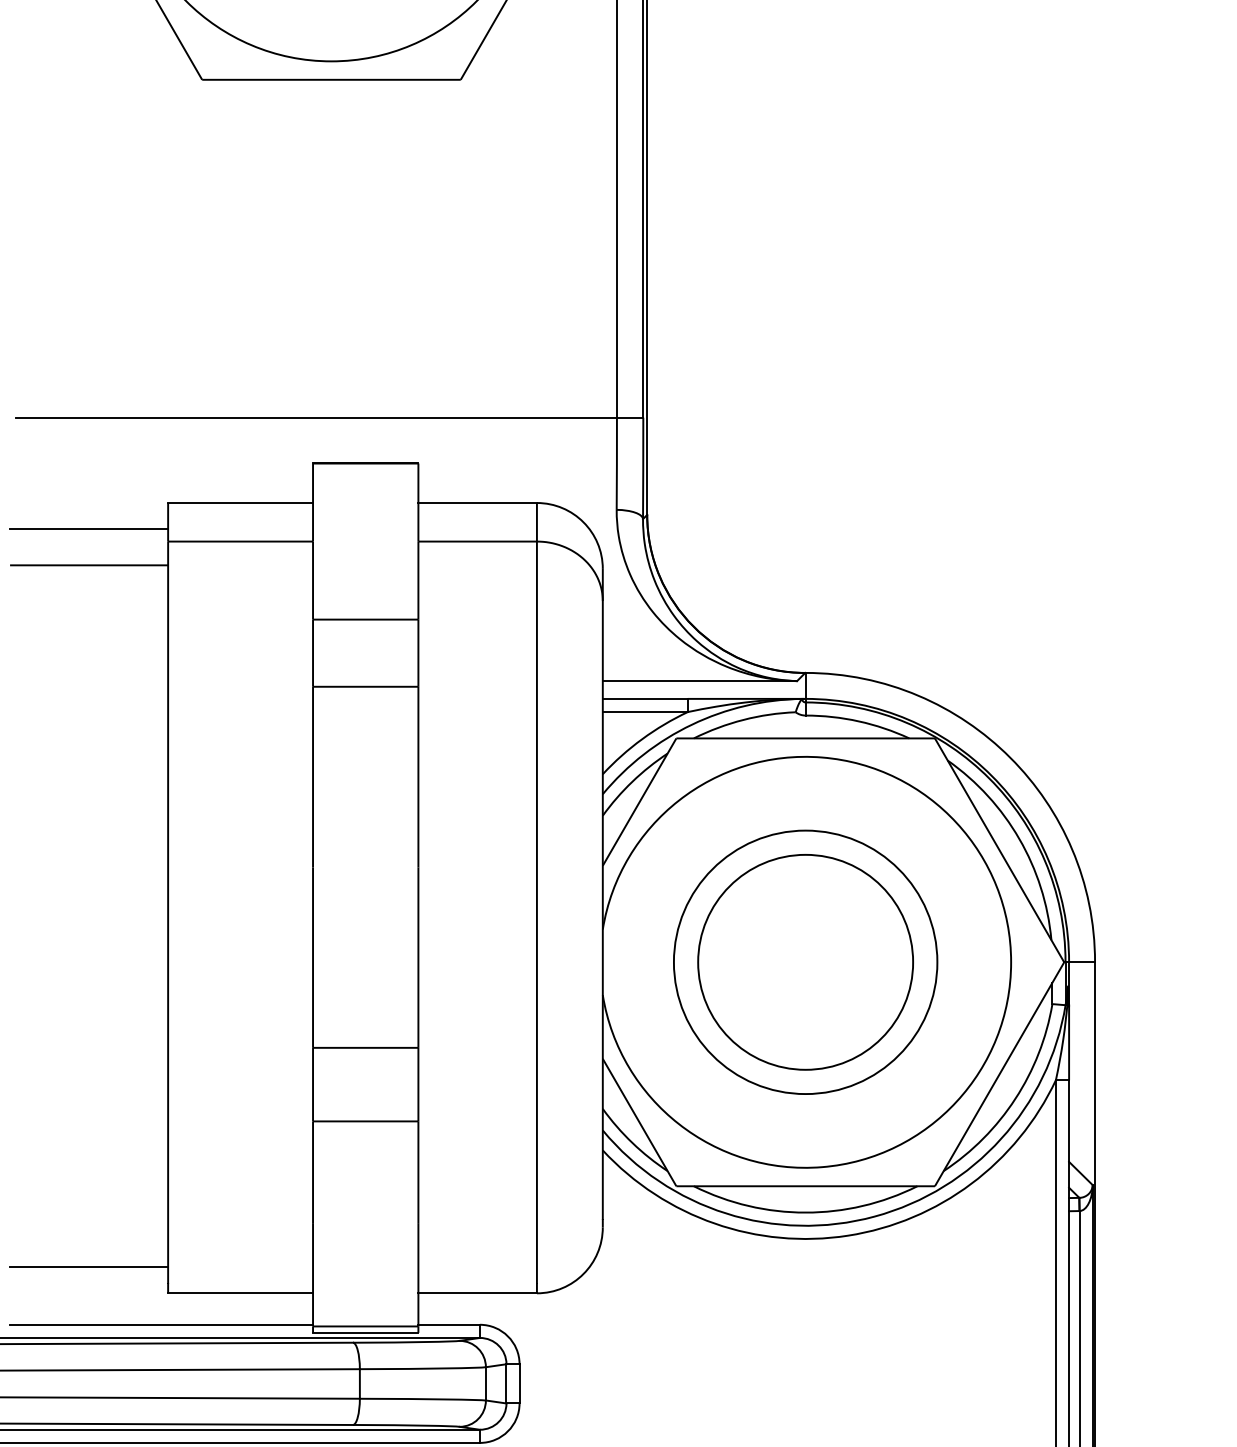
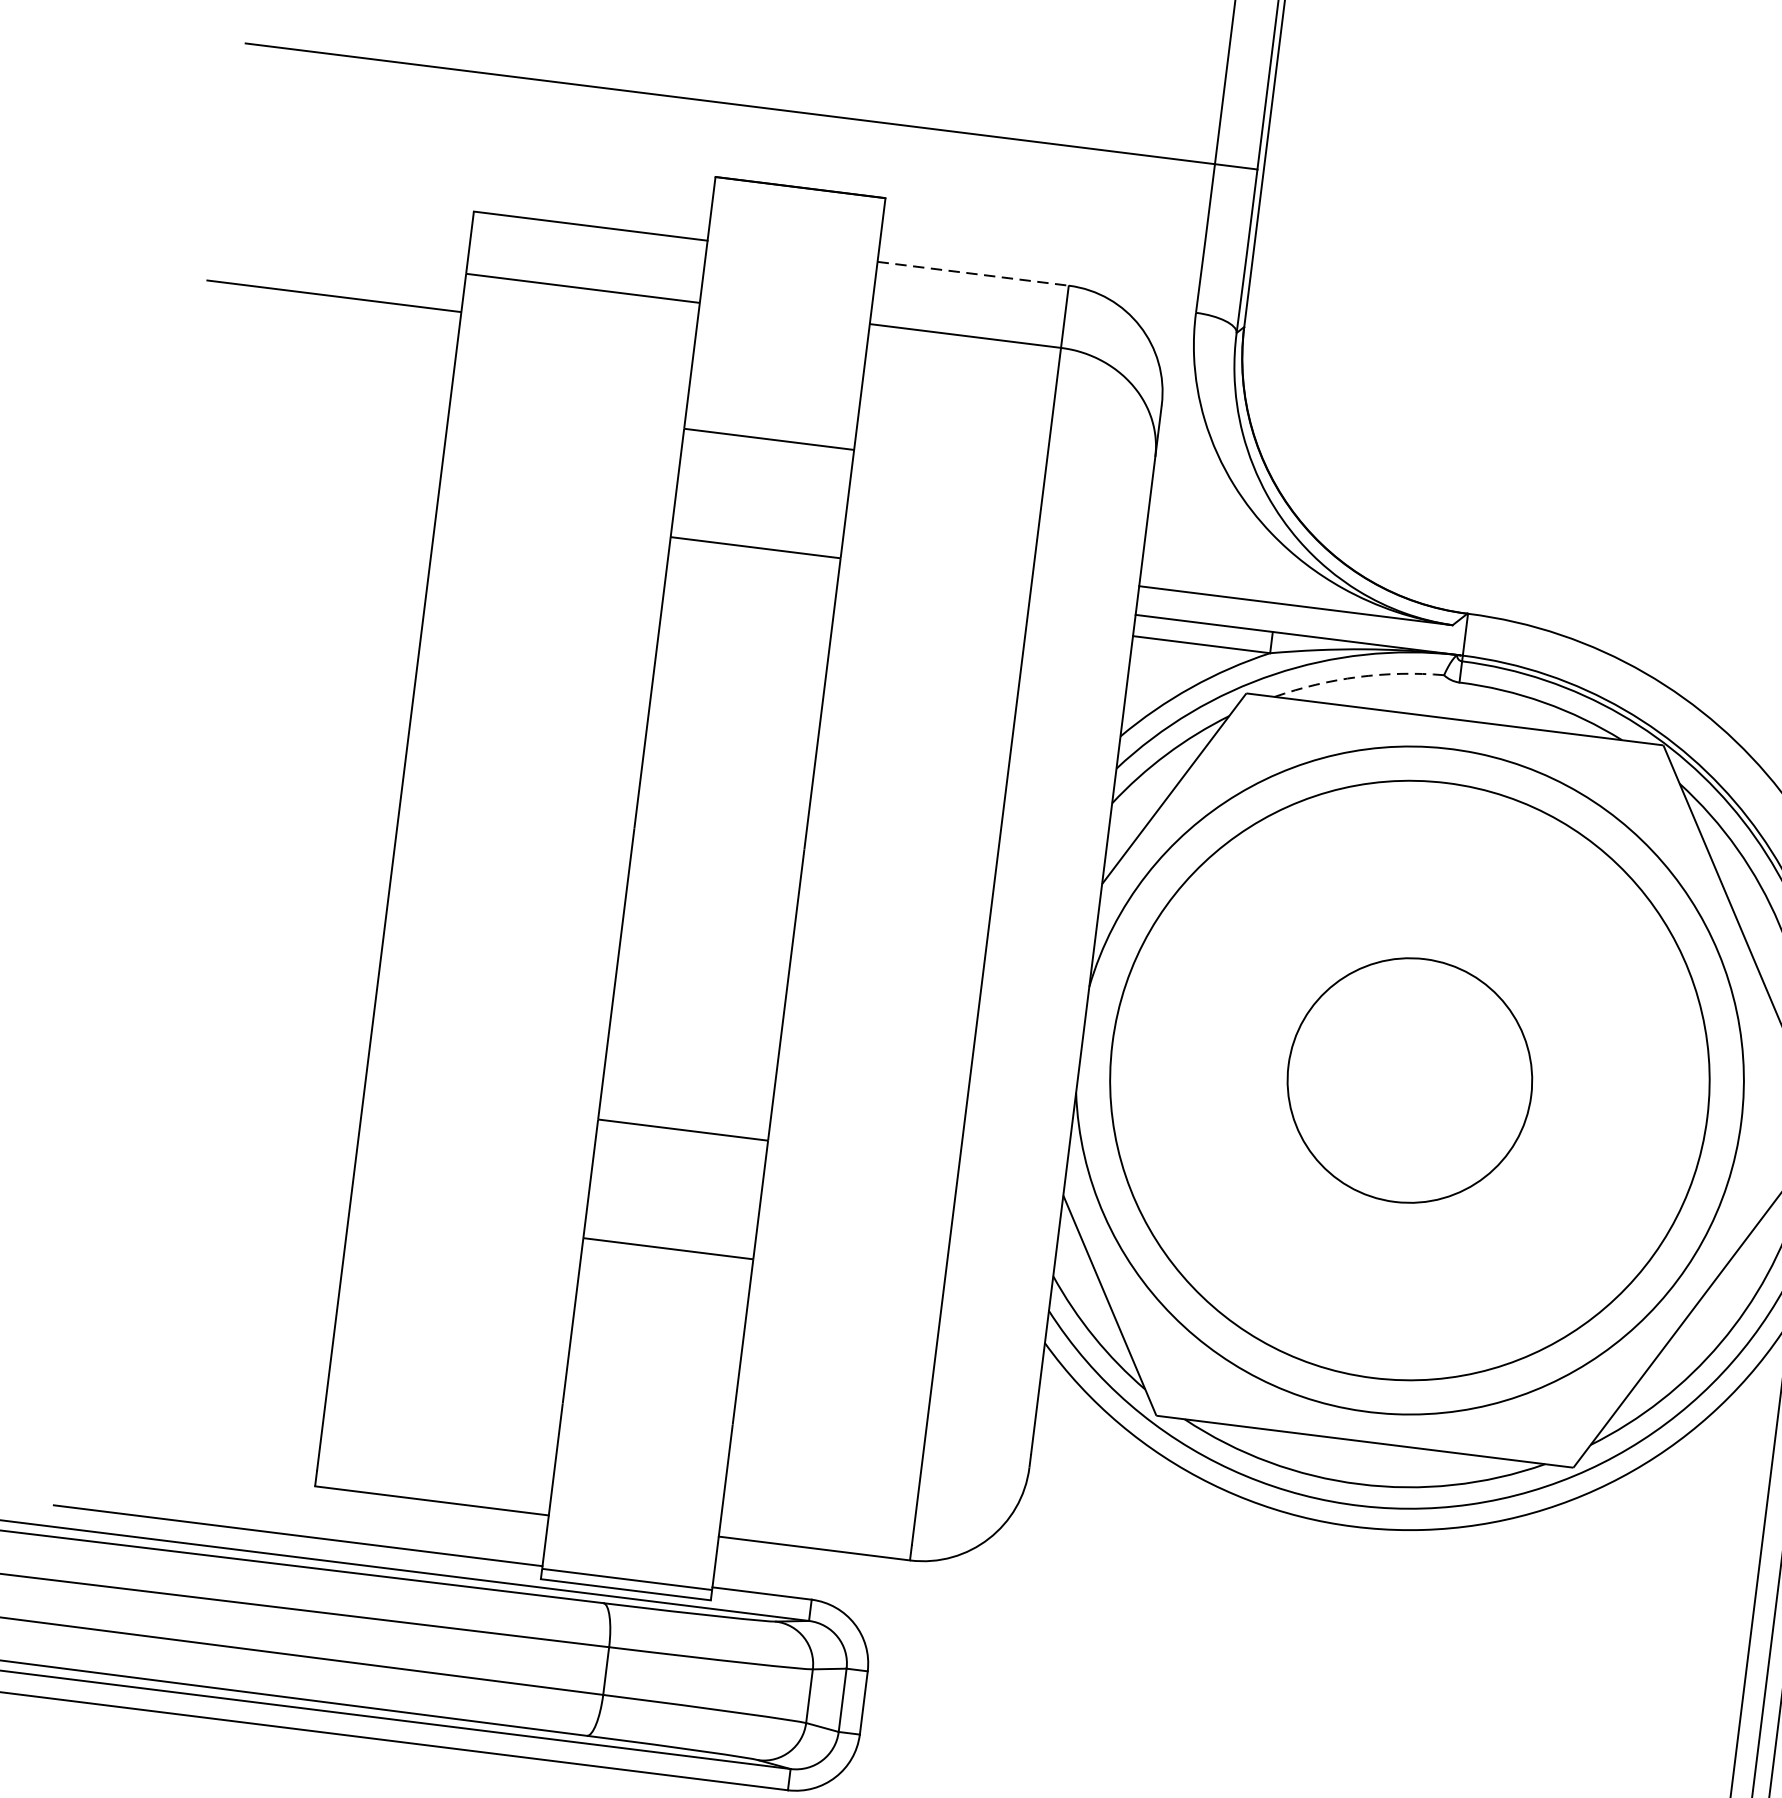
line: (478, 503) -> (974, 274), solid -> dashed
line: (89, 529) -> (341, 238), removed
arc: (743, 719) -> (1358, 676), solid -> dashed
circle: (805, 961) -> (1409, 1079), size x0.7
circle: (805, 962) -> (1409, 1080), size x1.4
line: (89, 1266) -> (193, 1427), removed

